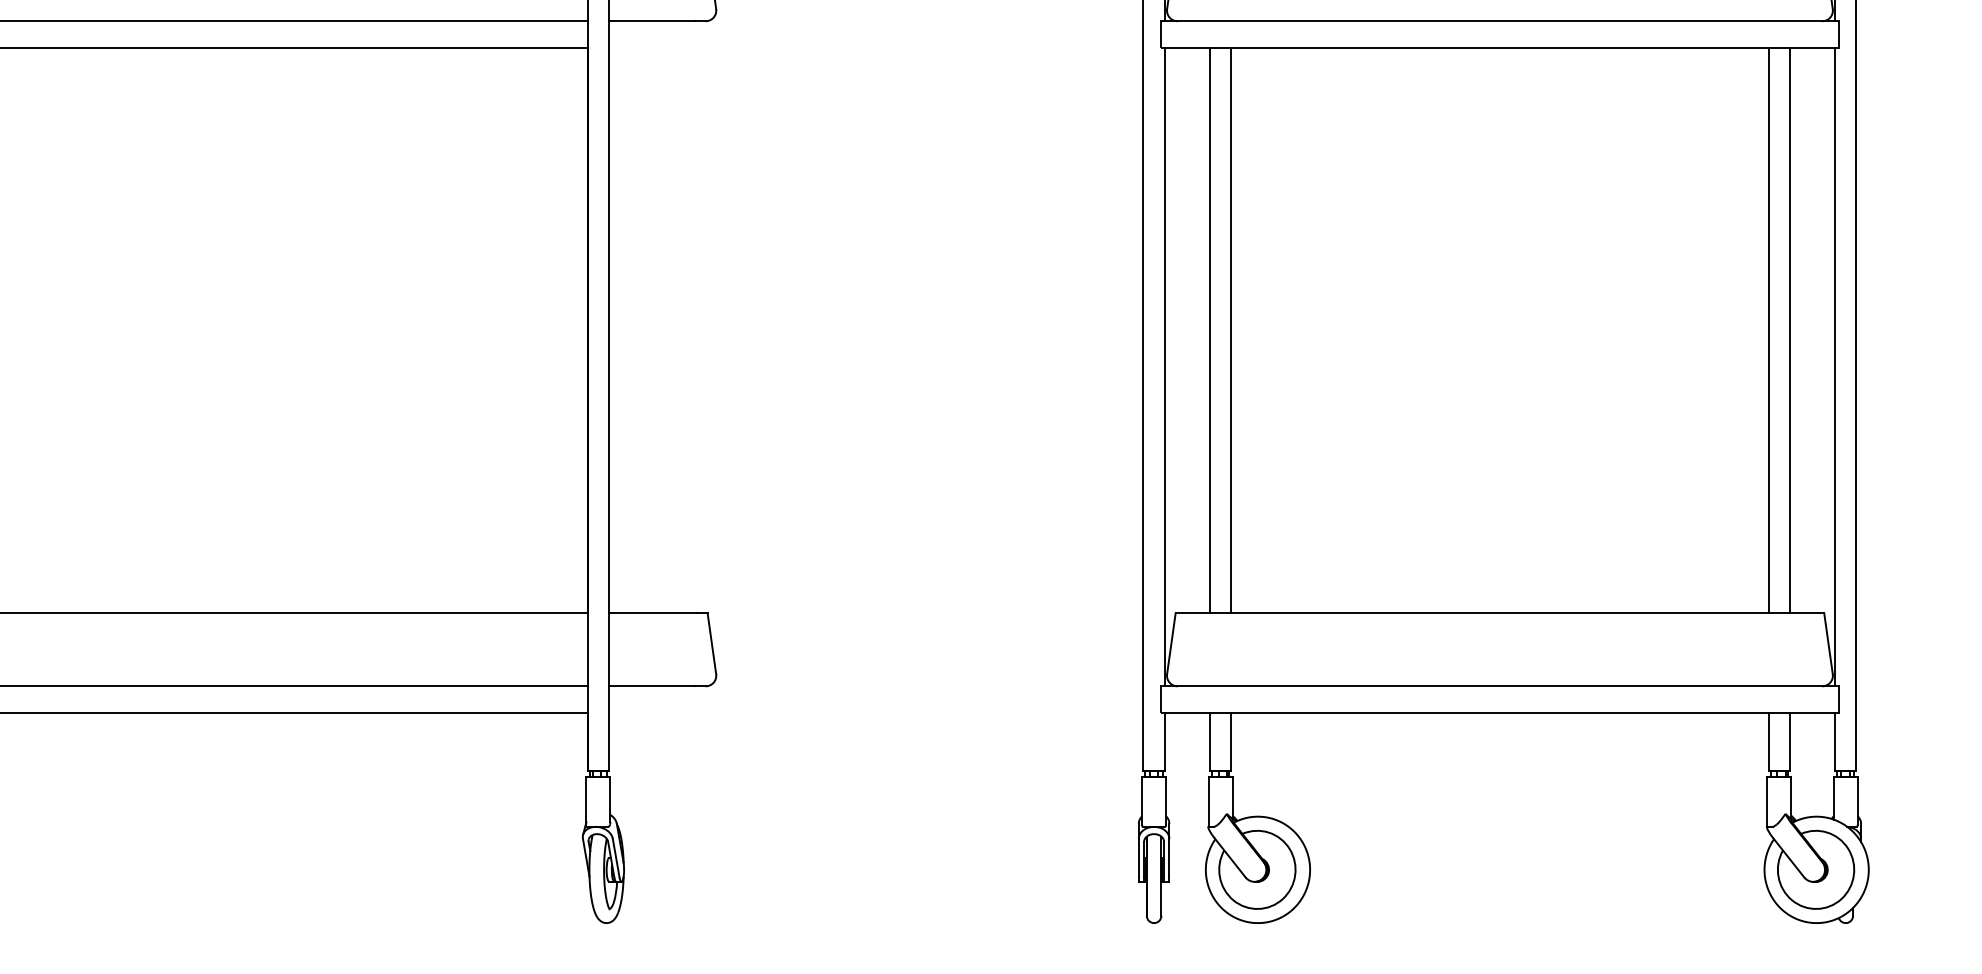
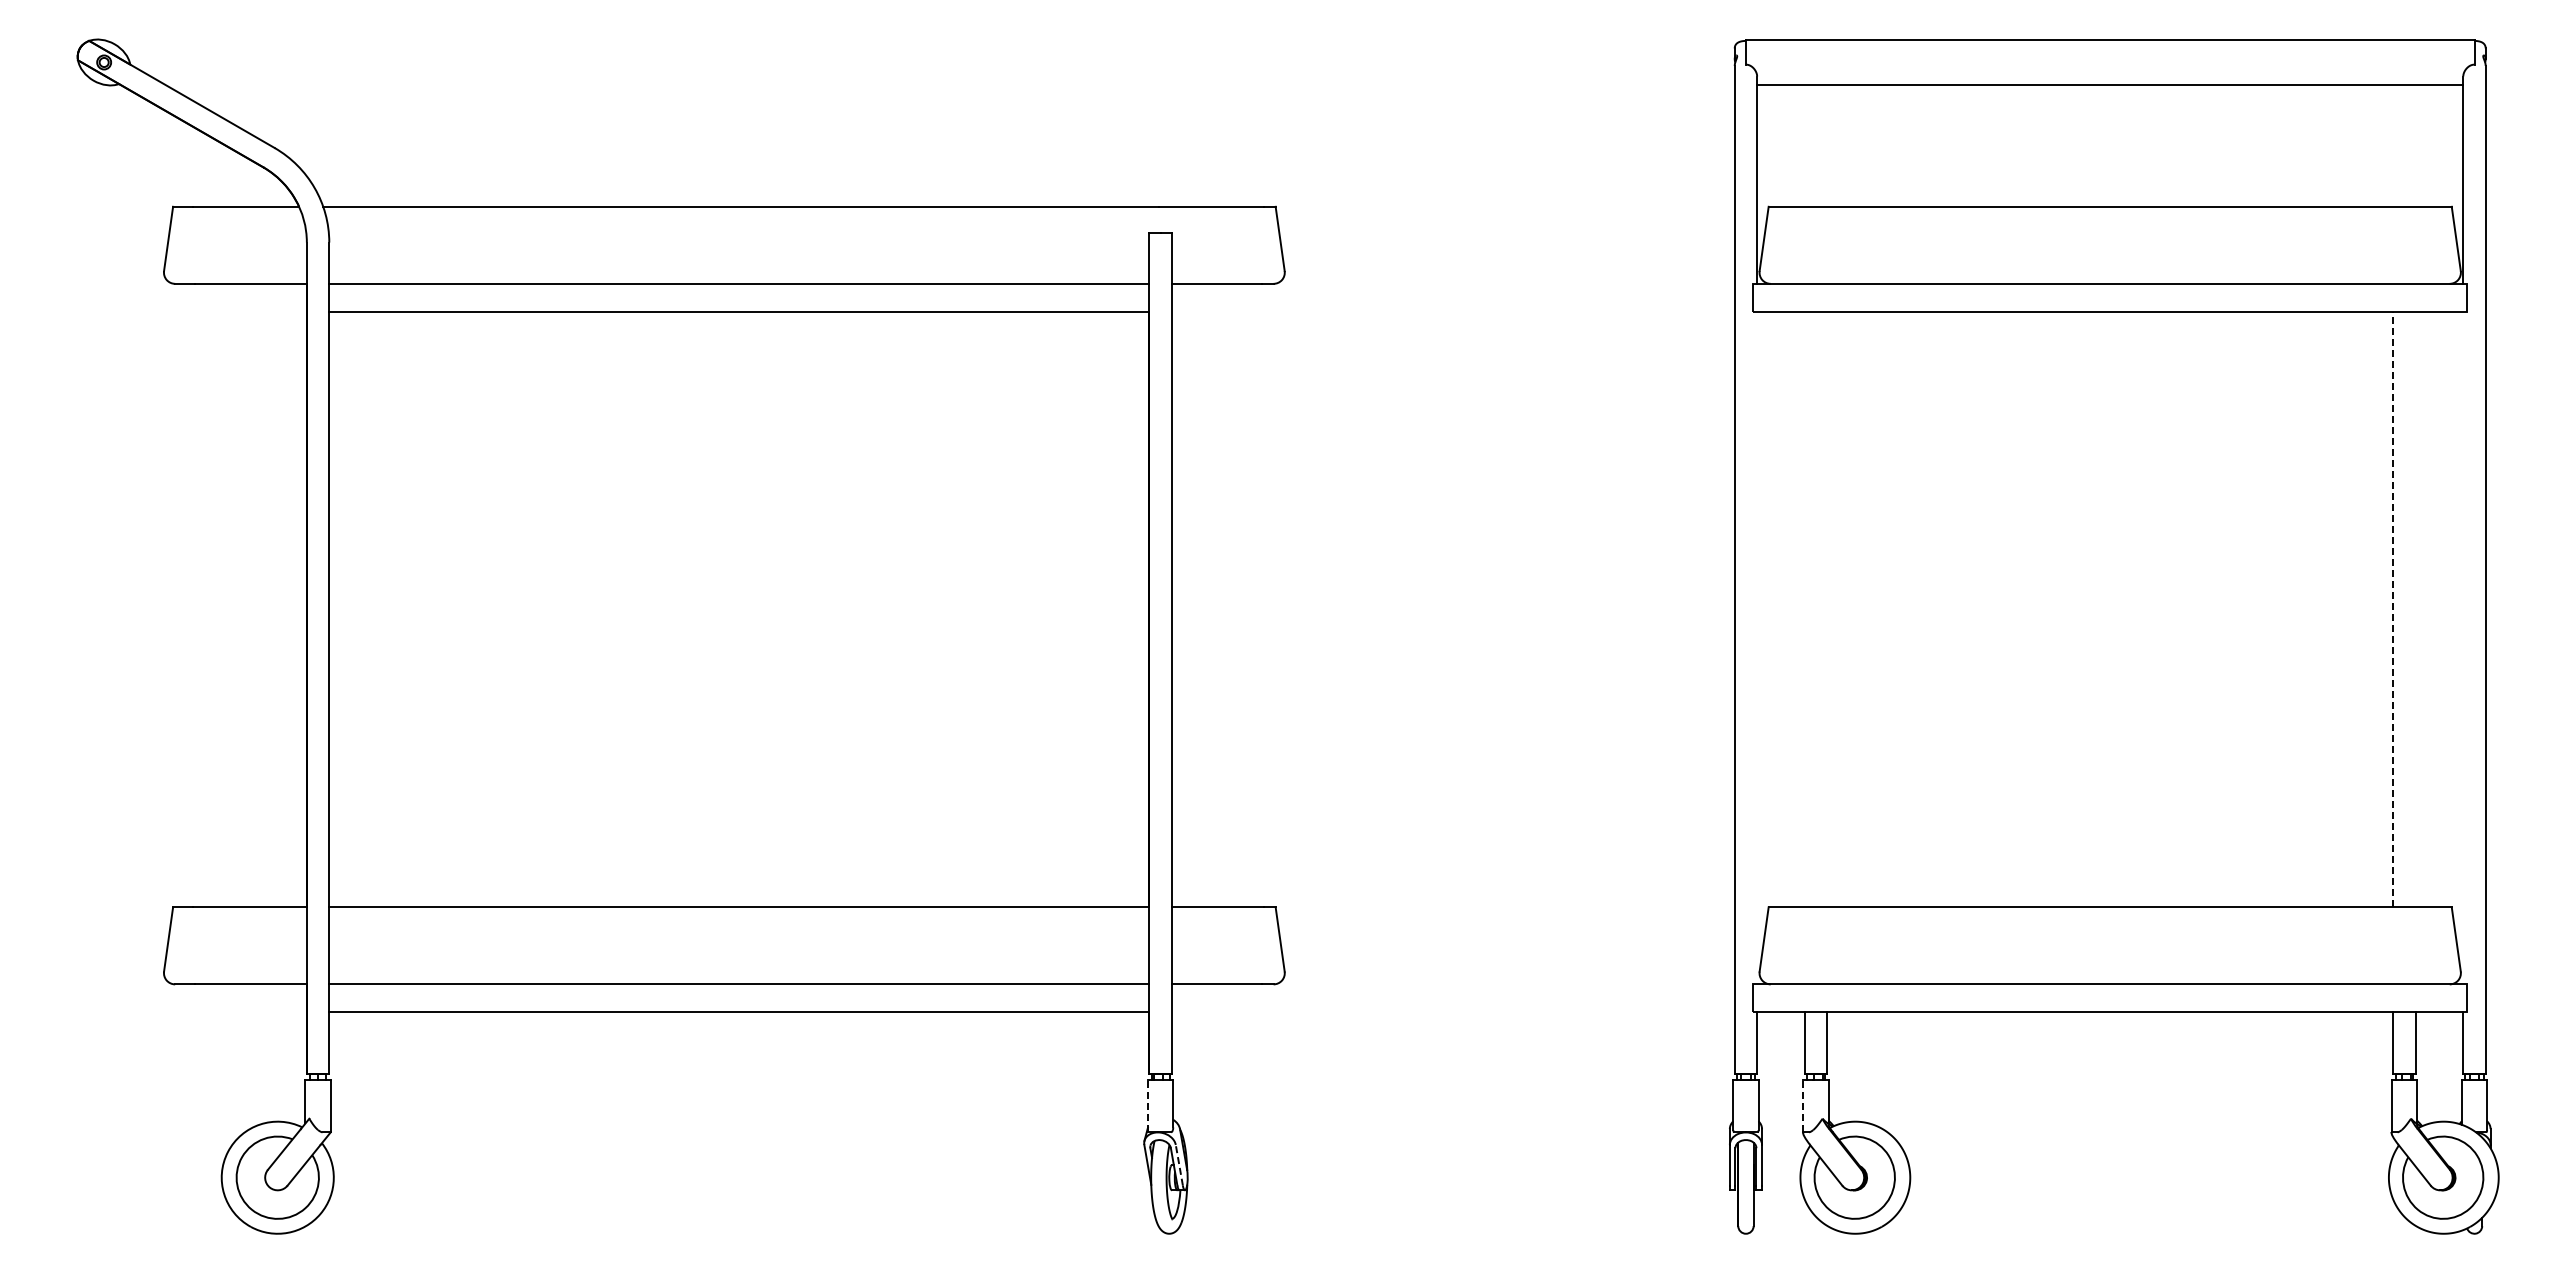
line: (1209, 330) -> (1804, 609), removed
line: (1231, 330) -> (1827, 609), removed
line: (1768, 330) -> (2393, 609), solid -> dashed
line: (1789, 330) -> (2415, 609), removed
line: (1165, 366) -> (1757, 647), removed
line: (1835, 366) -> (2463, 647), removed
line: (586, 801) -> (1148, 1105), solid -> dashed
line: (1208, 801) -> (1803, 1105), solid -> dashed
line: (616, 858) -> (1179, 1165), solid -> dashed

